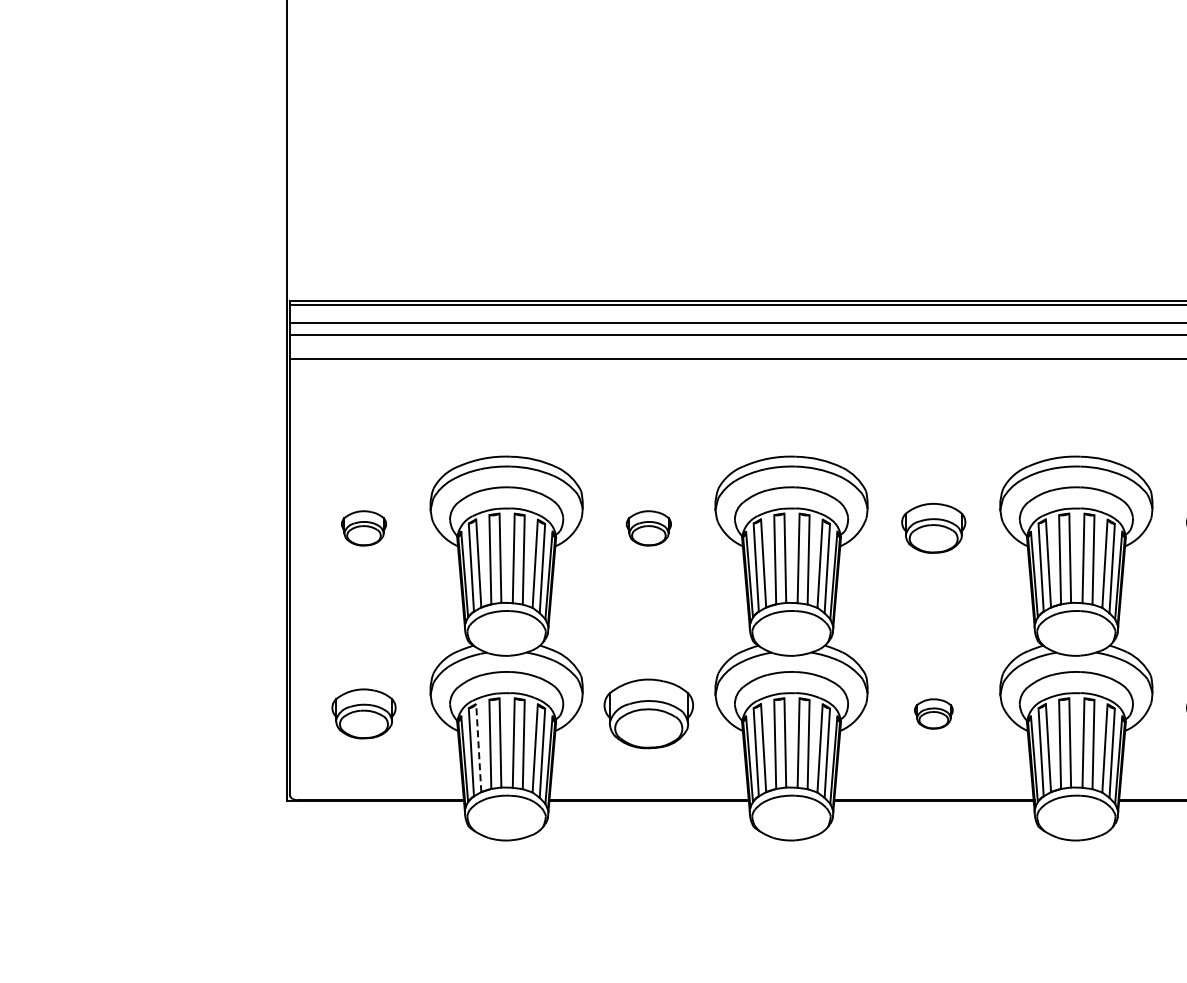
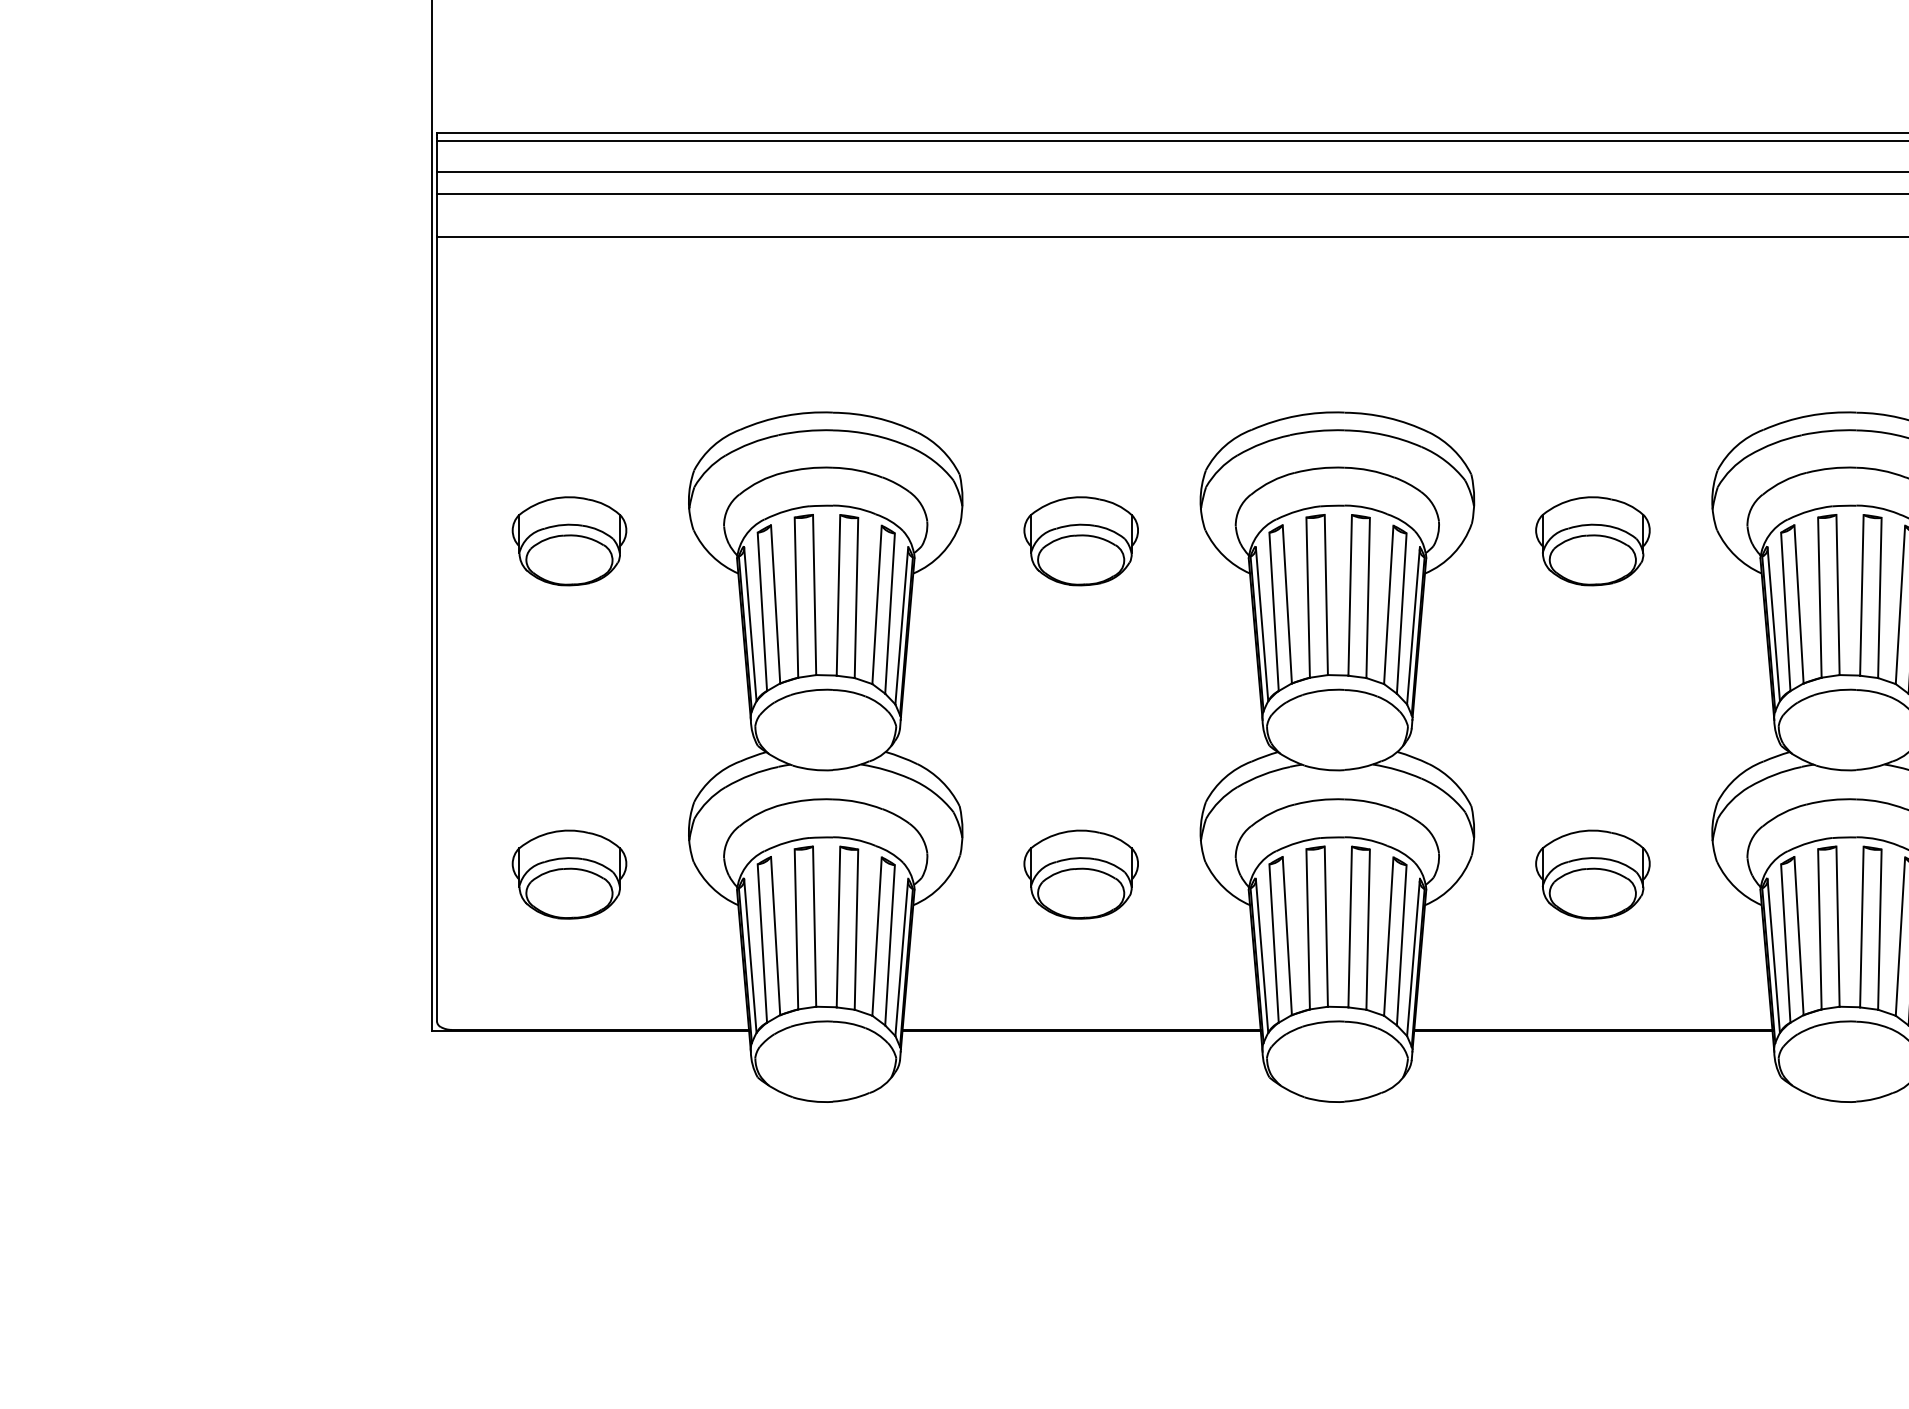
part: (363, 528) -> (568, 541), size x1.43
part: (648, 528) -> (1080, 541), size x1.43
part: (648, 713) -> (1080, 873), size x0.71
part: (933, 713) -> (1592, 873), size x1.67
line: (478, 747) -> (775, 934), dashed -> solid

